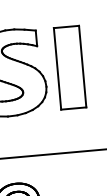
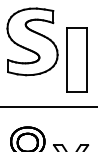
part: (69, 67) -> (76, 59), moved

